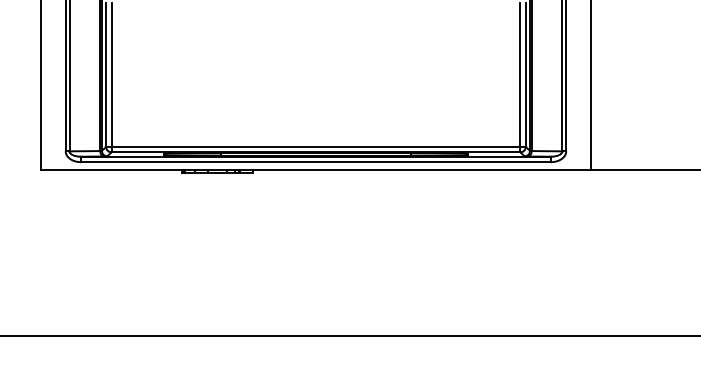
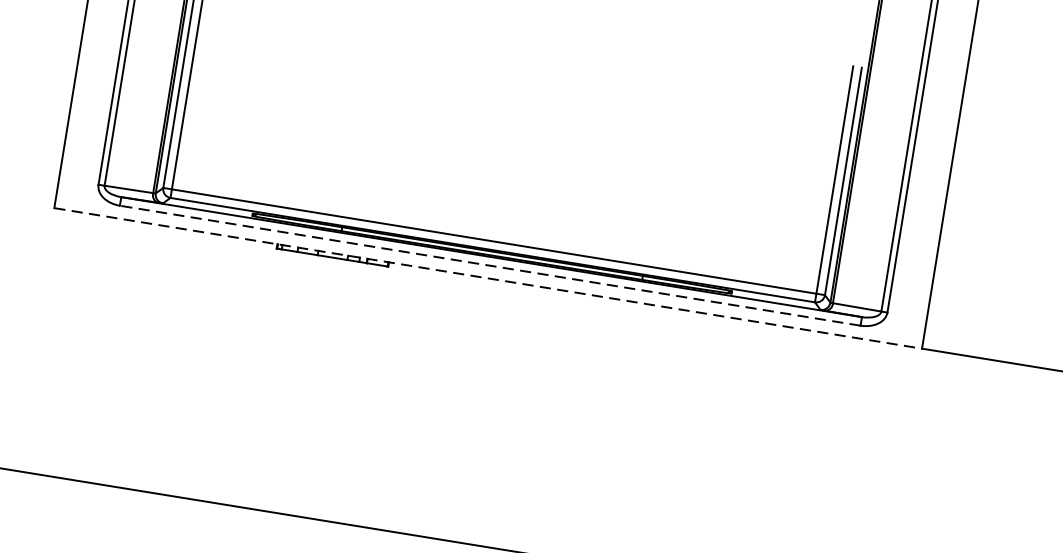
line: (315, 162) -> (489, 266), solid -> dashed
line: (316, 170) -> (488, 278), solid -> dashed

